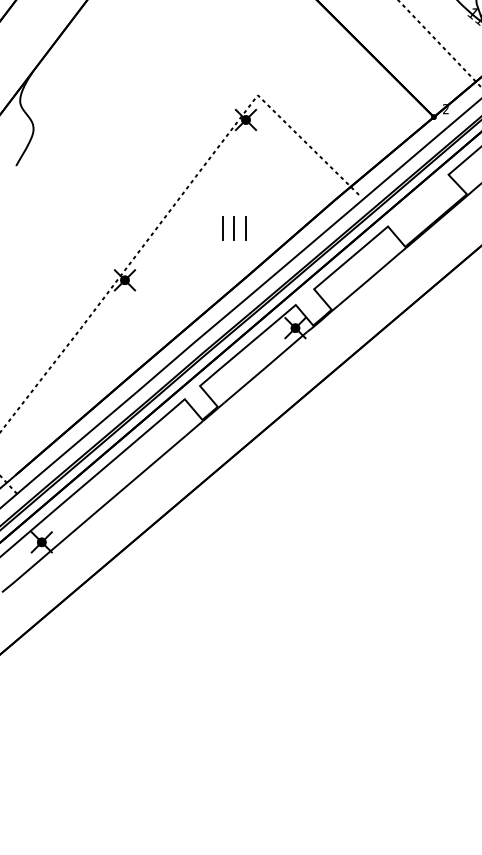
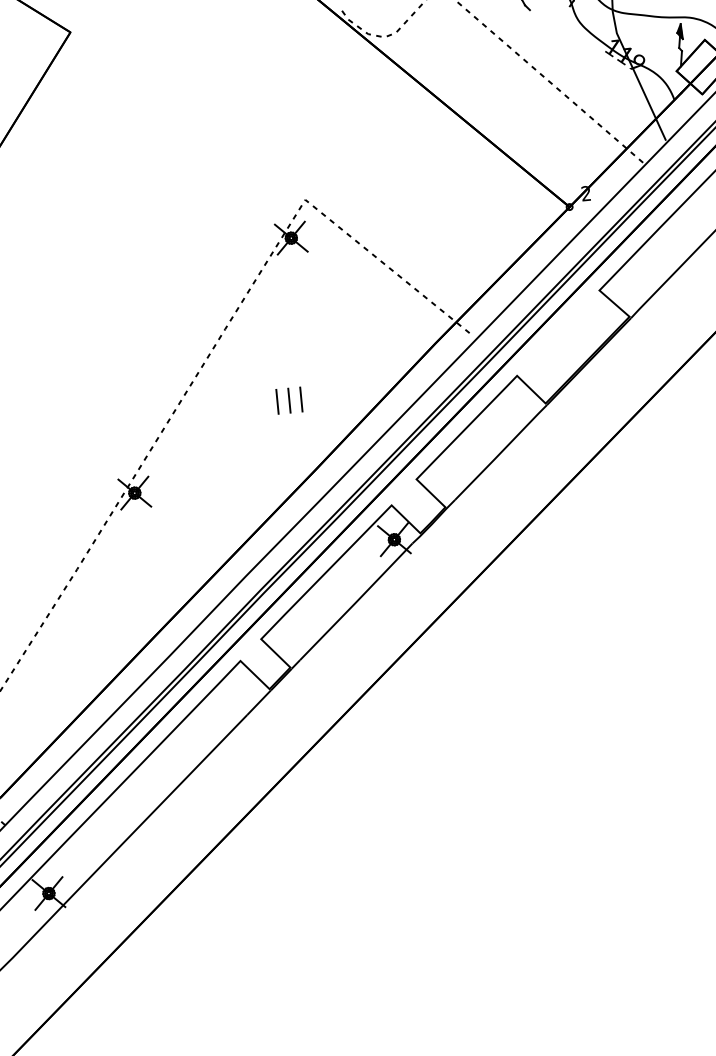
part: (233, 228) -> (288, 400), size x0.71

